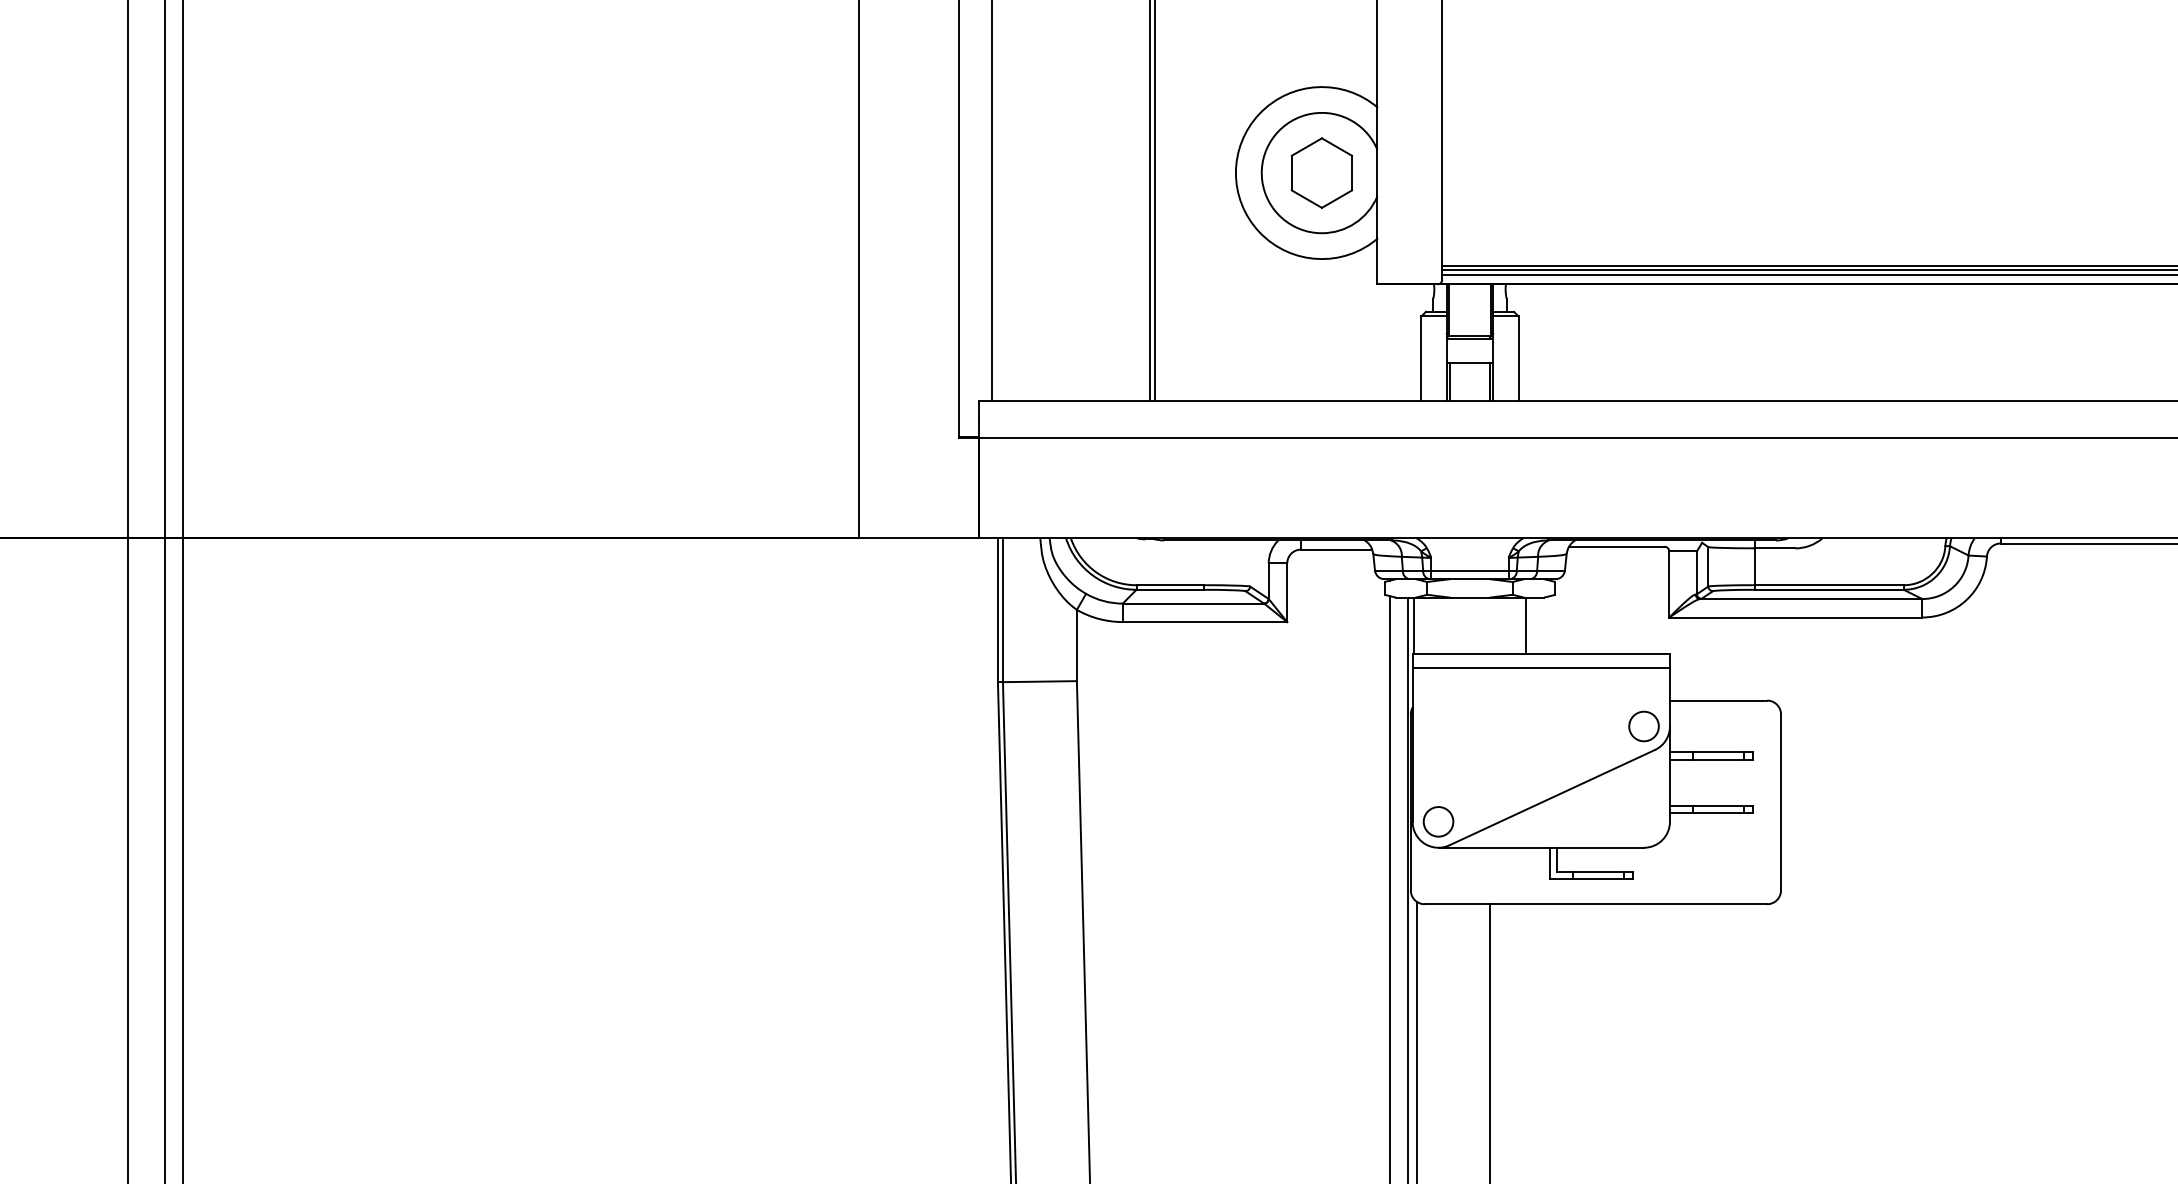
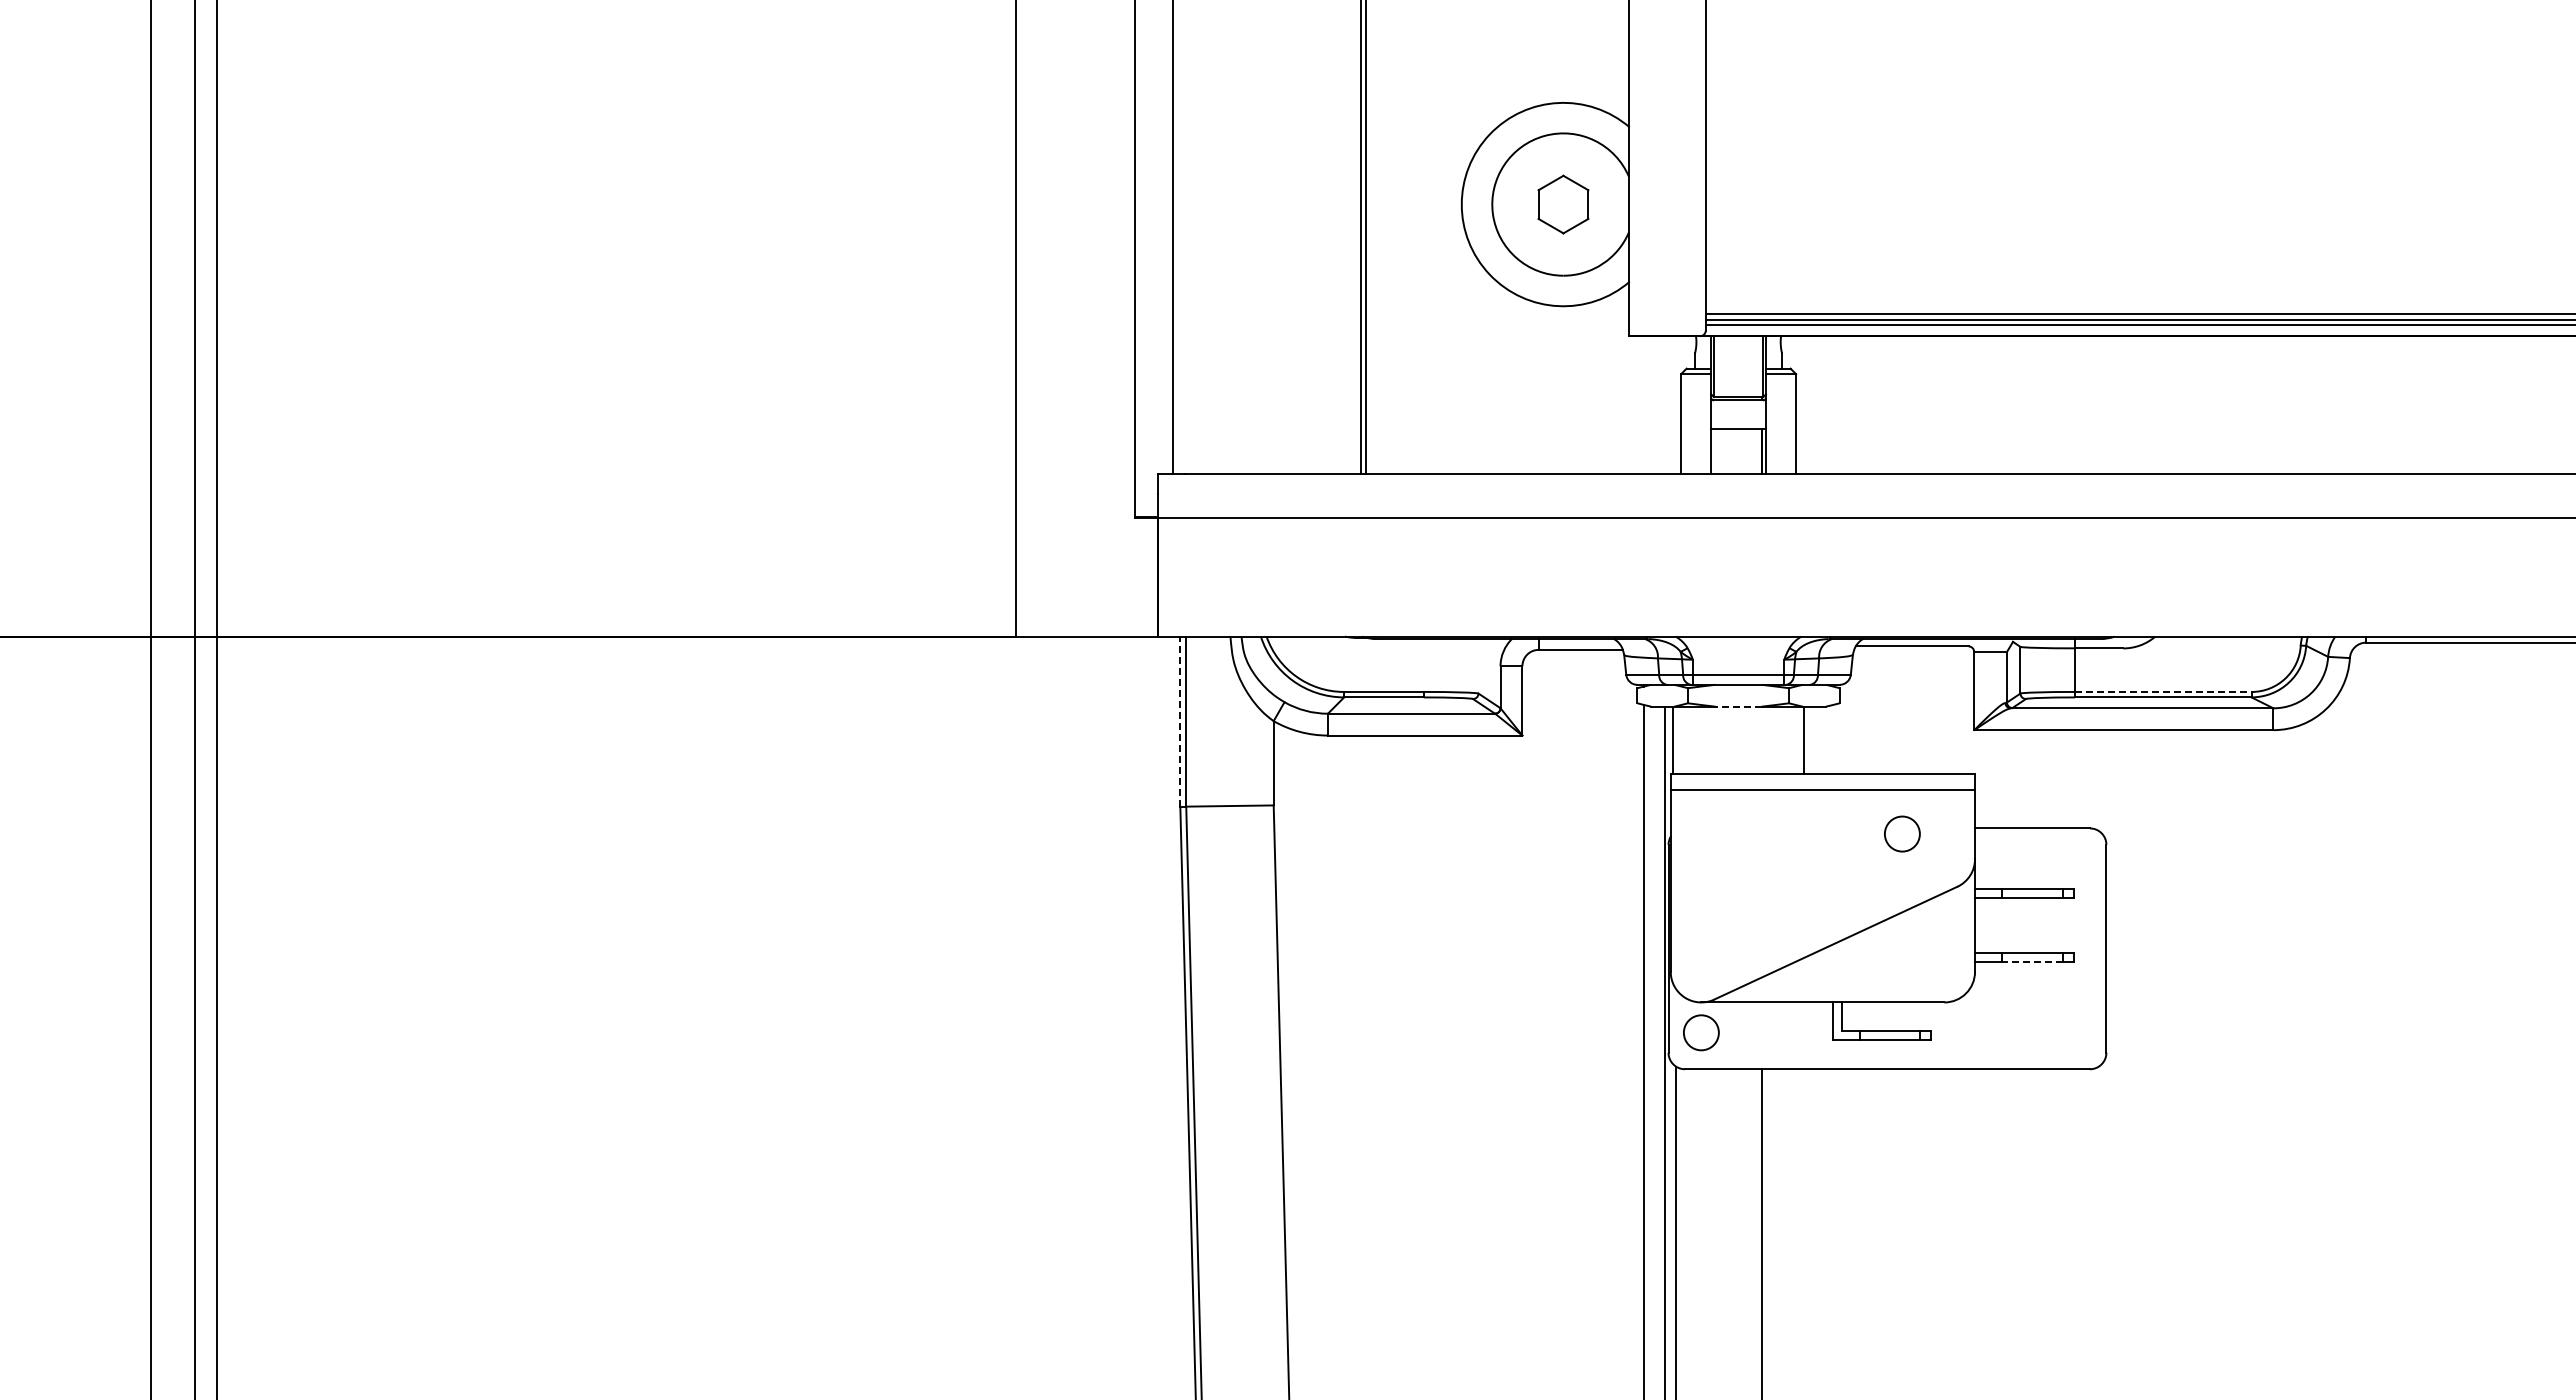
part: (1321, 173) -> (1563, 204), size x0.7
line: (1450, 381) -> (1715, 450), removed
line: (1829, 584) -> (2163, 691), solid -> dashed
line: (1469, 597) -> (1738, 706), solid -> dashed
line: (998, 610) -> (1180, 721), solid -> dashed
circle: (1644, 726) -> (1902, 833), moved
line: (1718, 813) -> (2032, 961), solid -> dashed
circle: (1438, 821) -> (1701, 1032), moved

